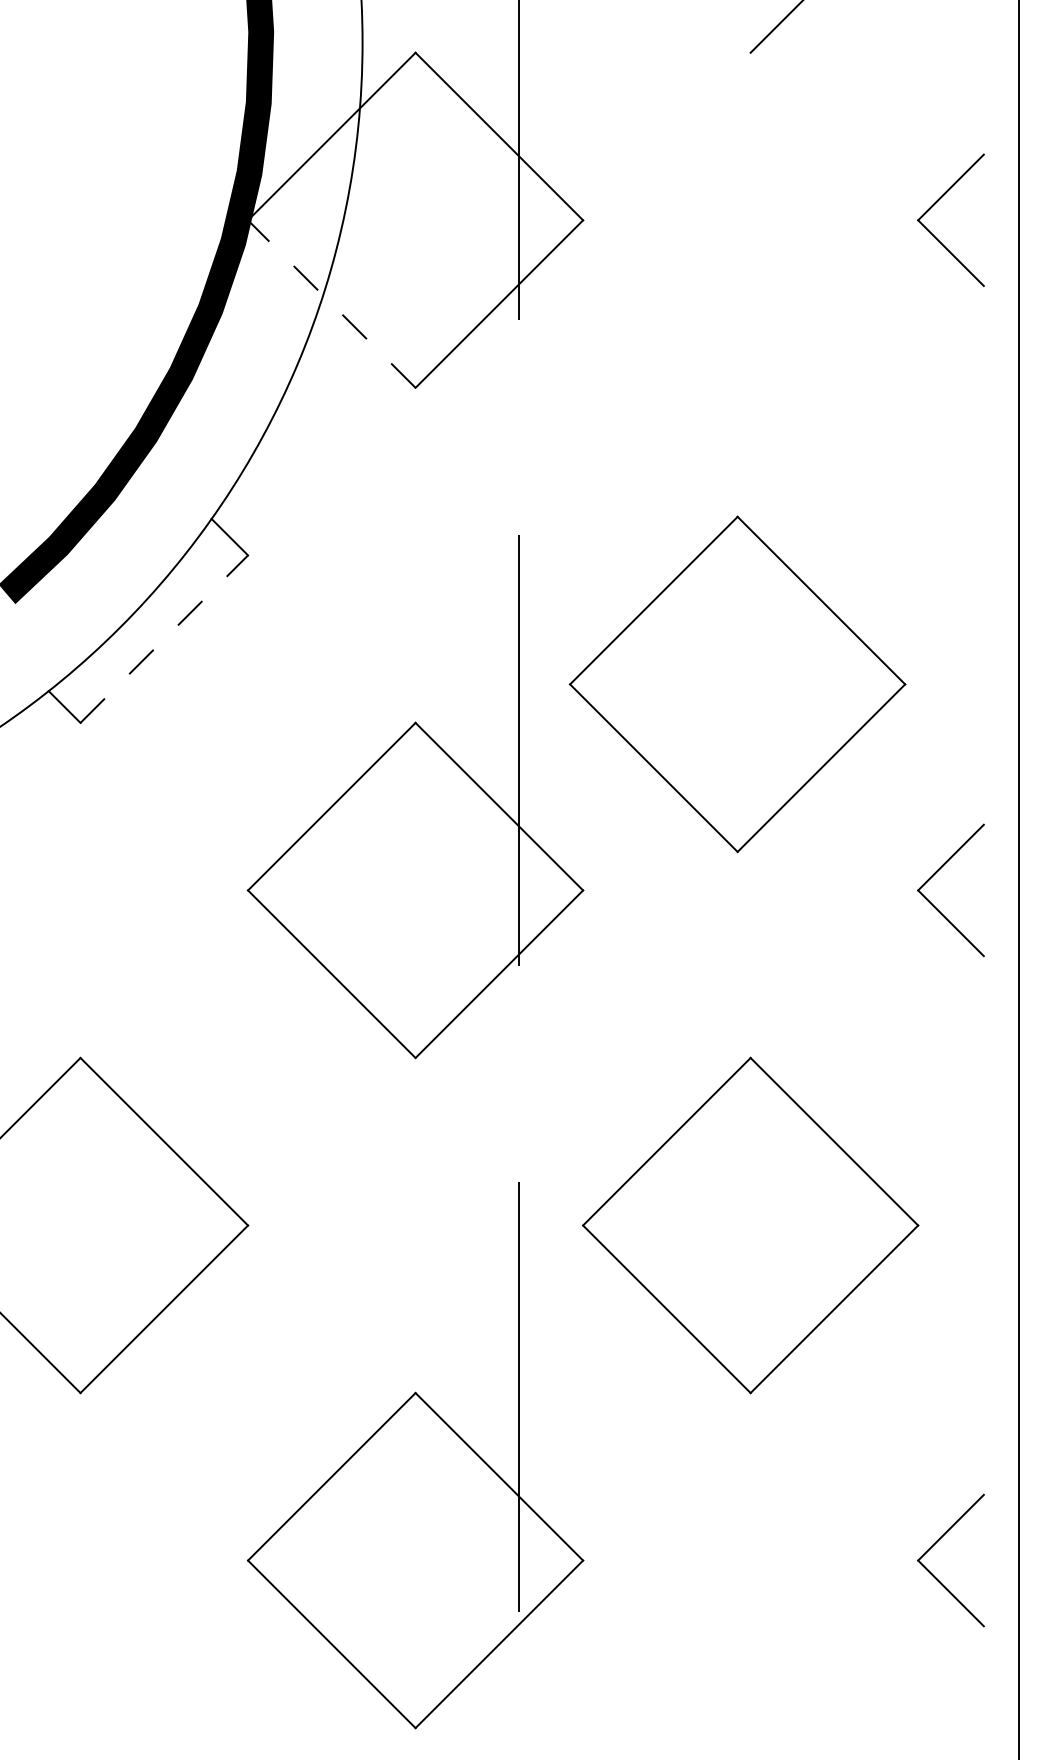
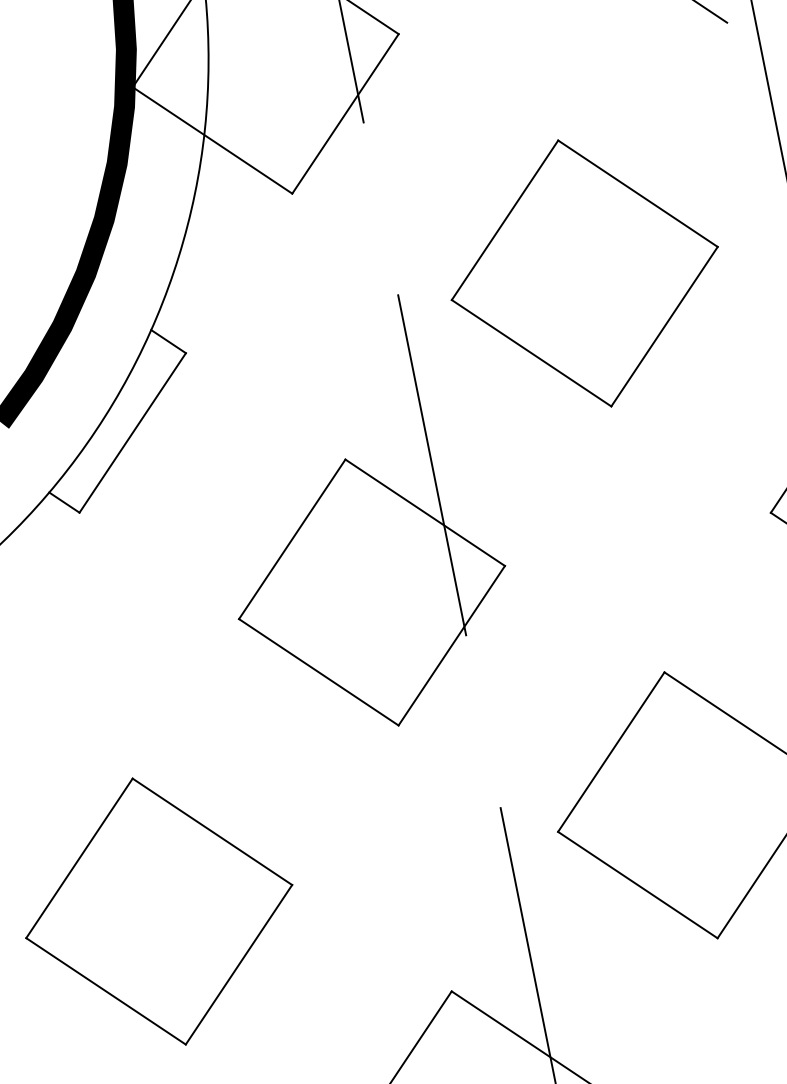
line: (331, 303) -> (212, 140), dashed -> solid
line: (164, 638) -> (132, 432), dashed -> solid
part: (737, 684) -> (584, 273), moved

